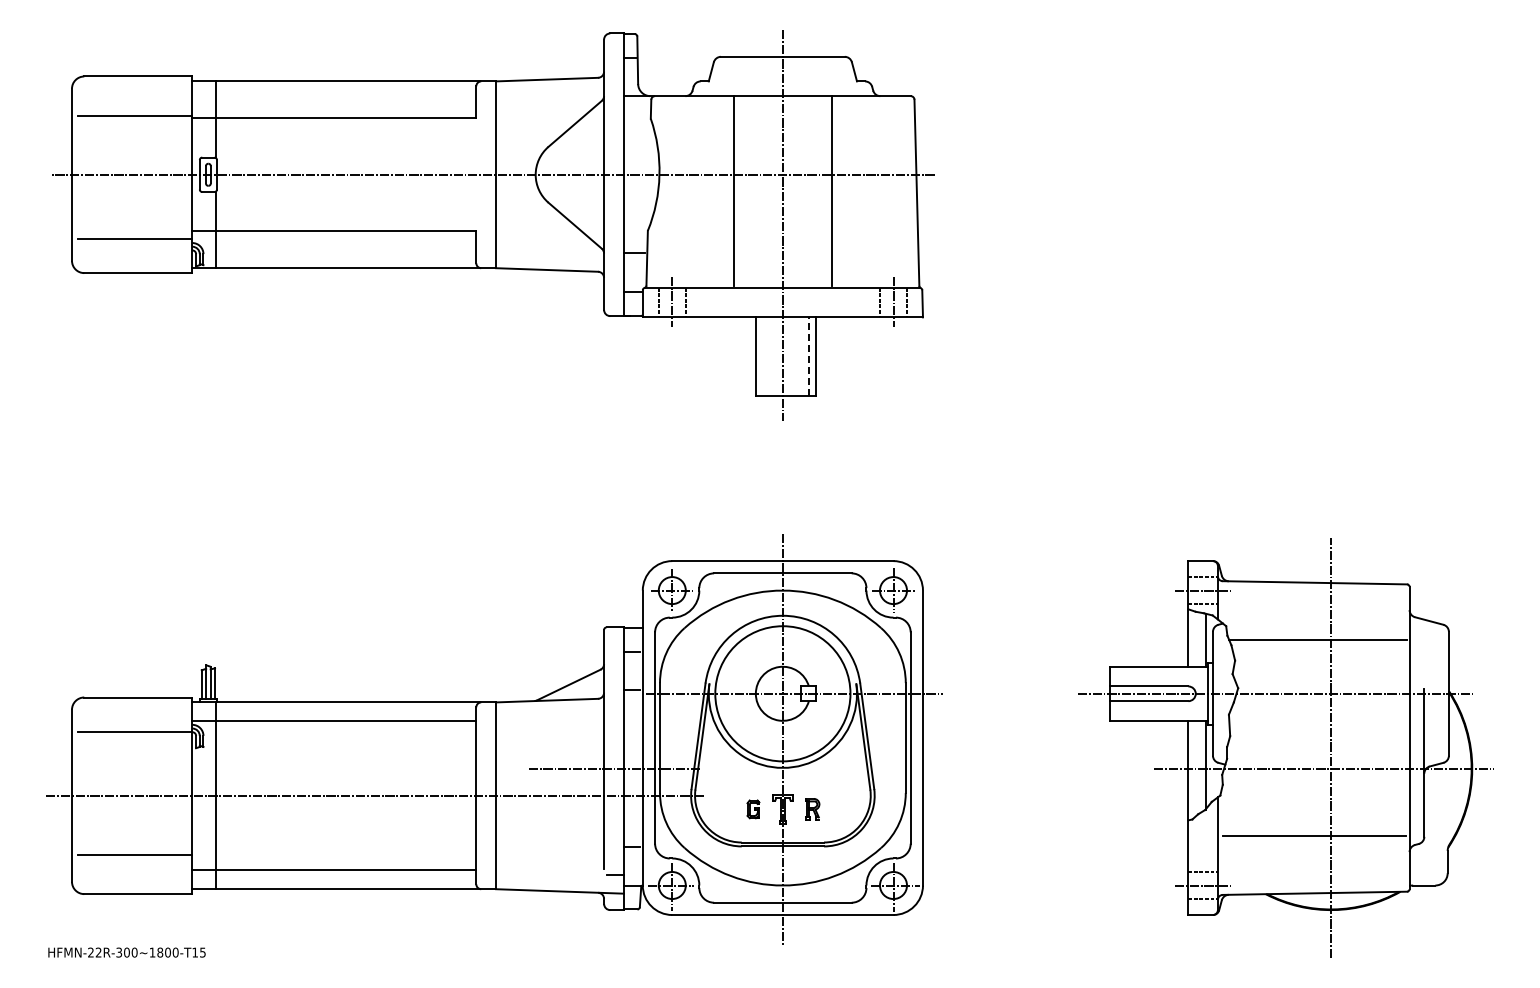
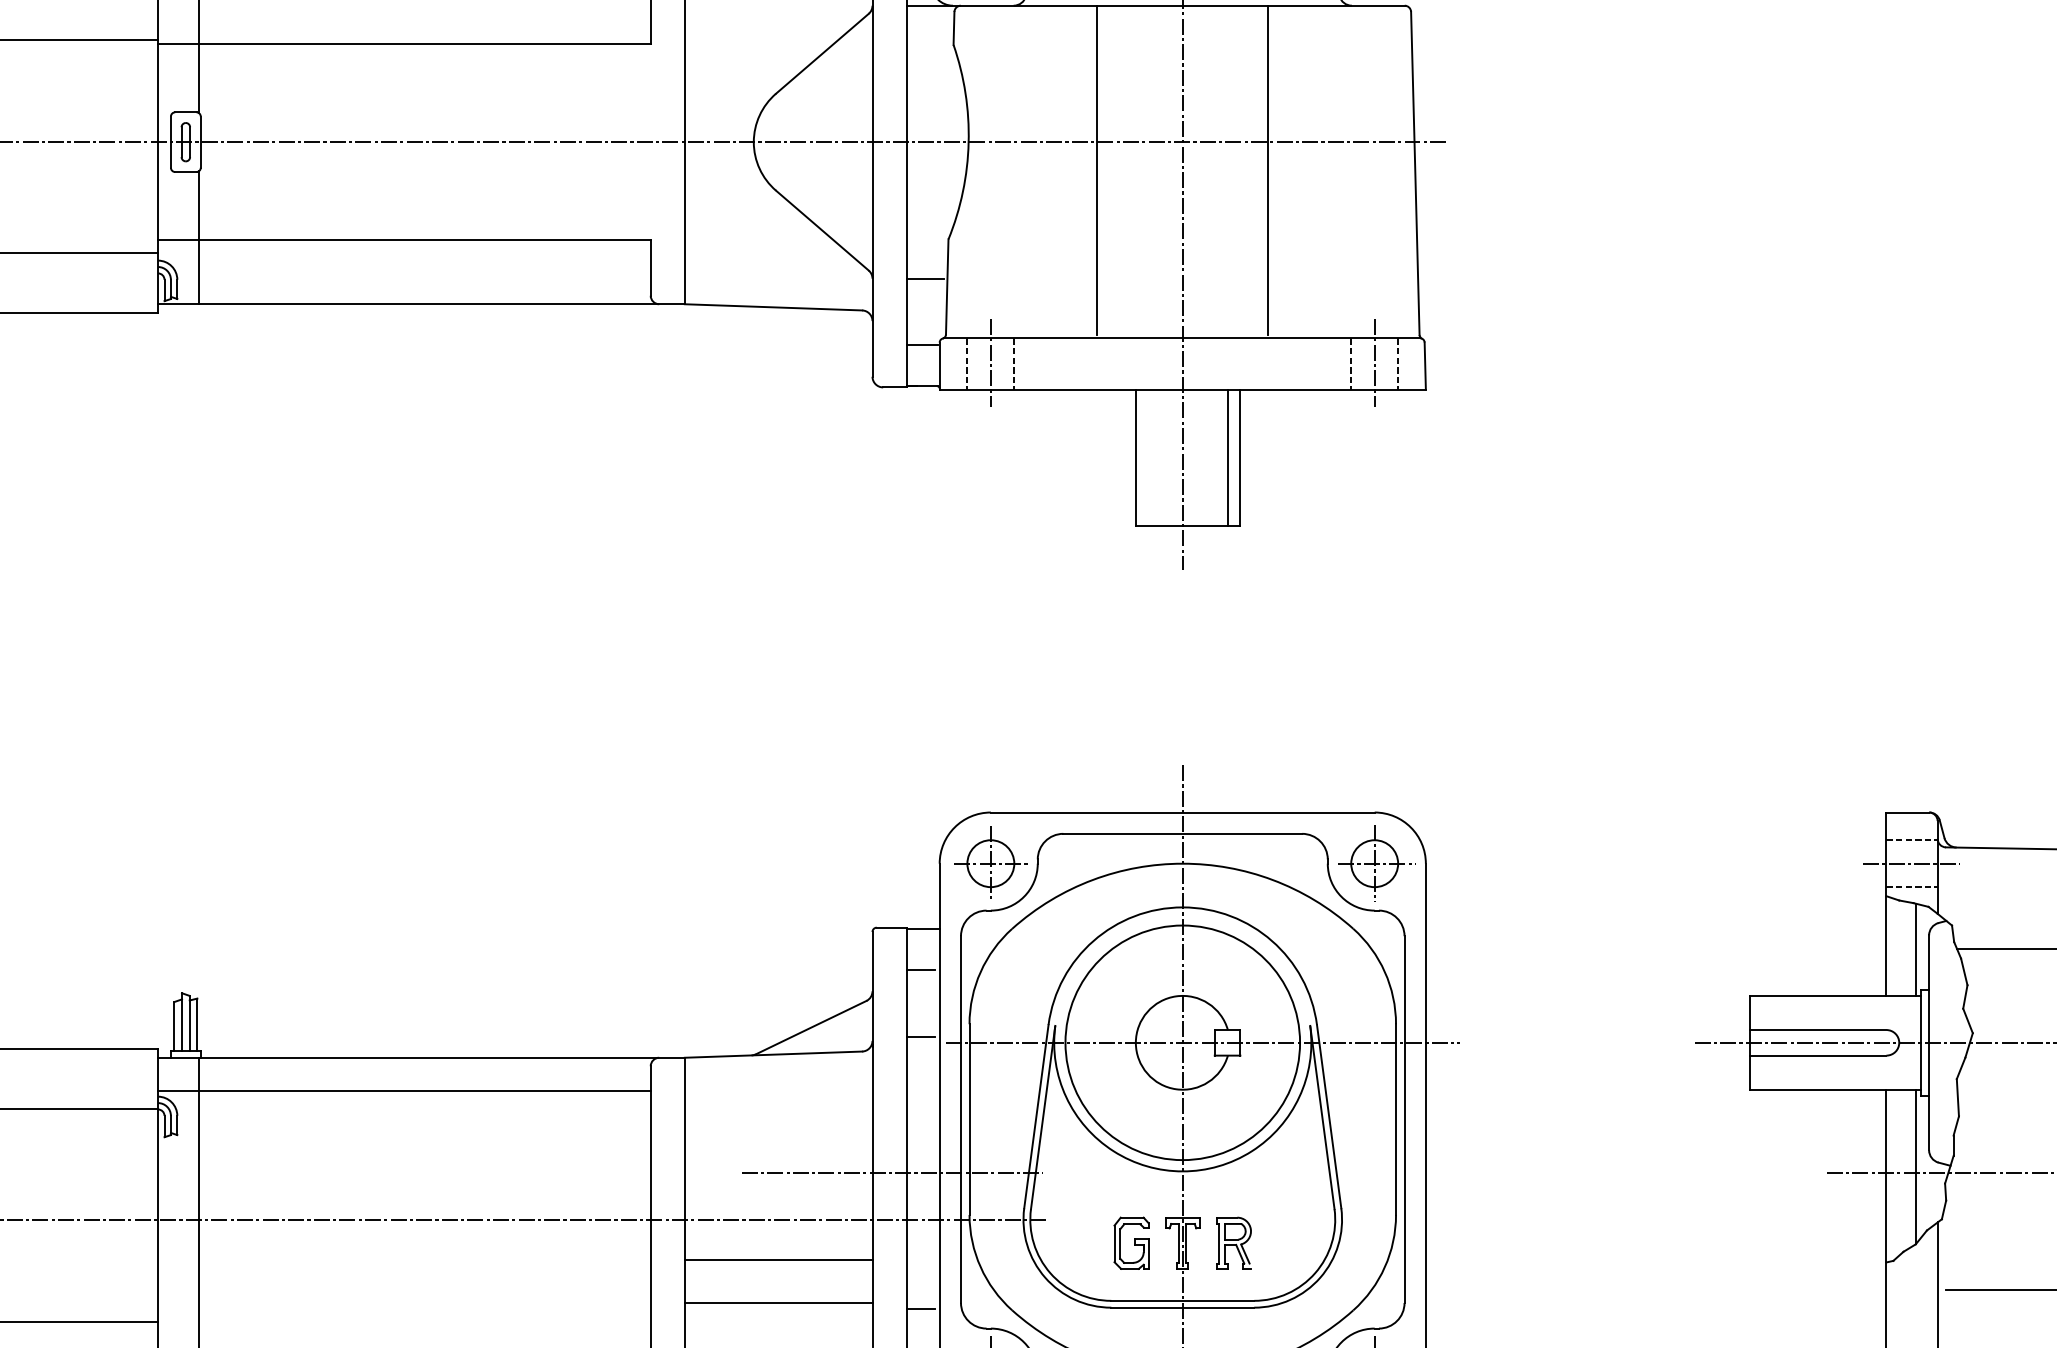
line: (808, 356) -> (1227, 457), dashed -> solid
part: (812, 808) -> (1234, 1241), size x1.43
part: (753, 809) -> (1131, 1243), size x1.67
line: (549, 818) -> (777, 1259), added
line: (549, 843) -> (777, 1302), added

